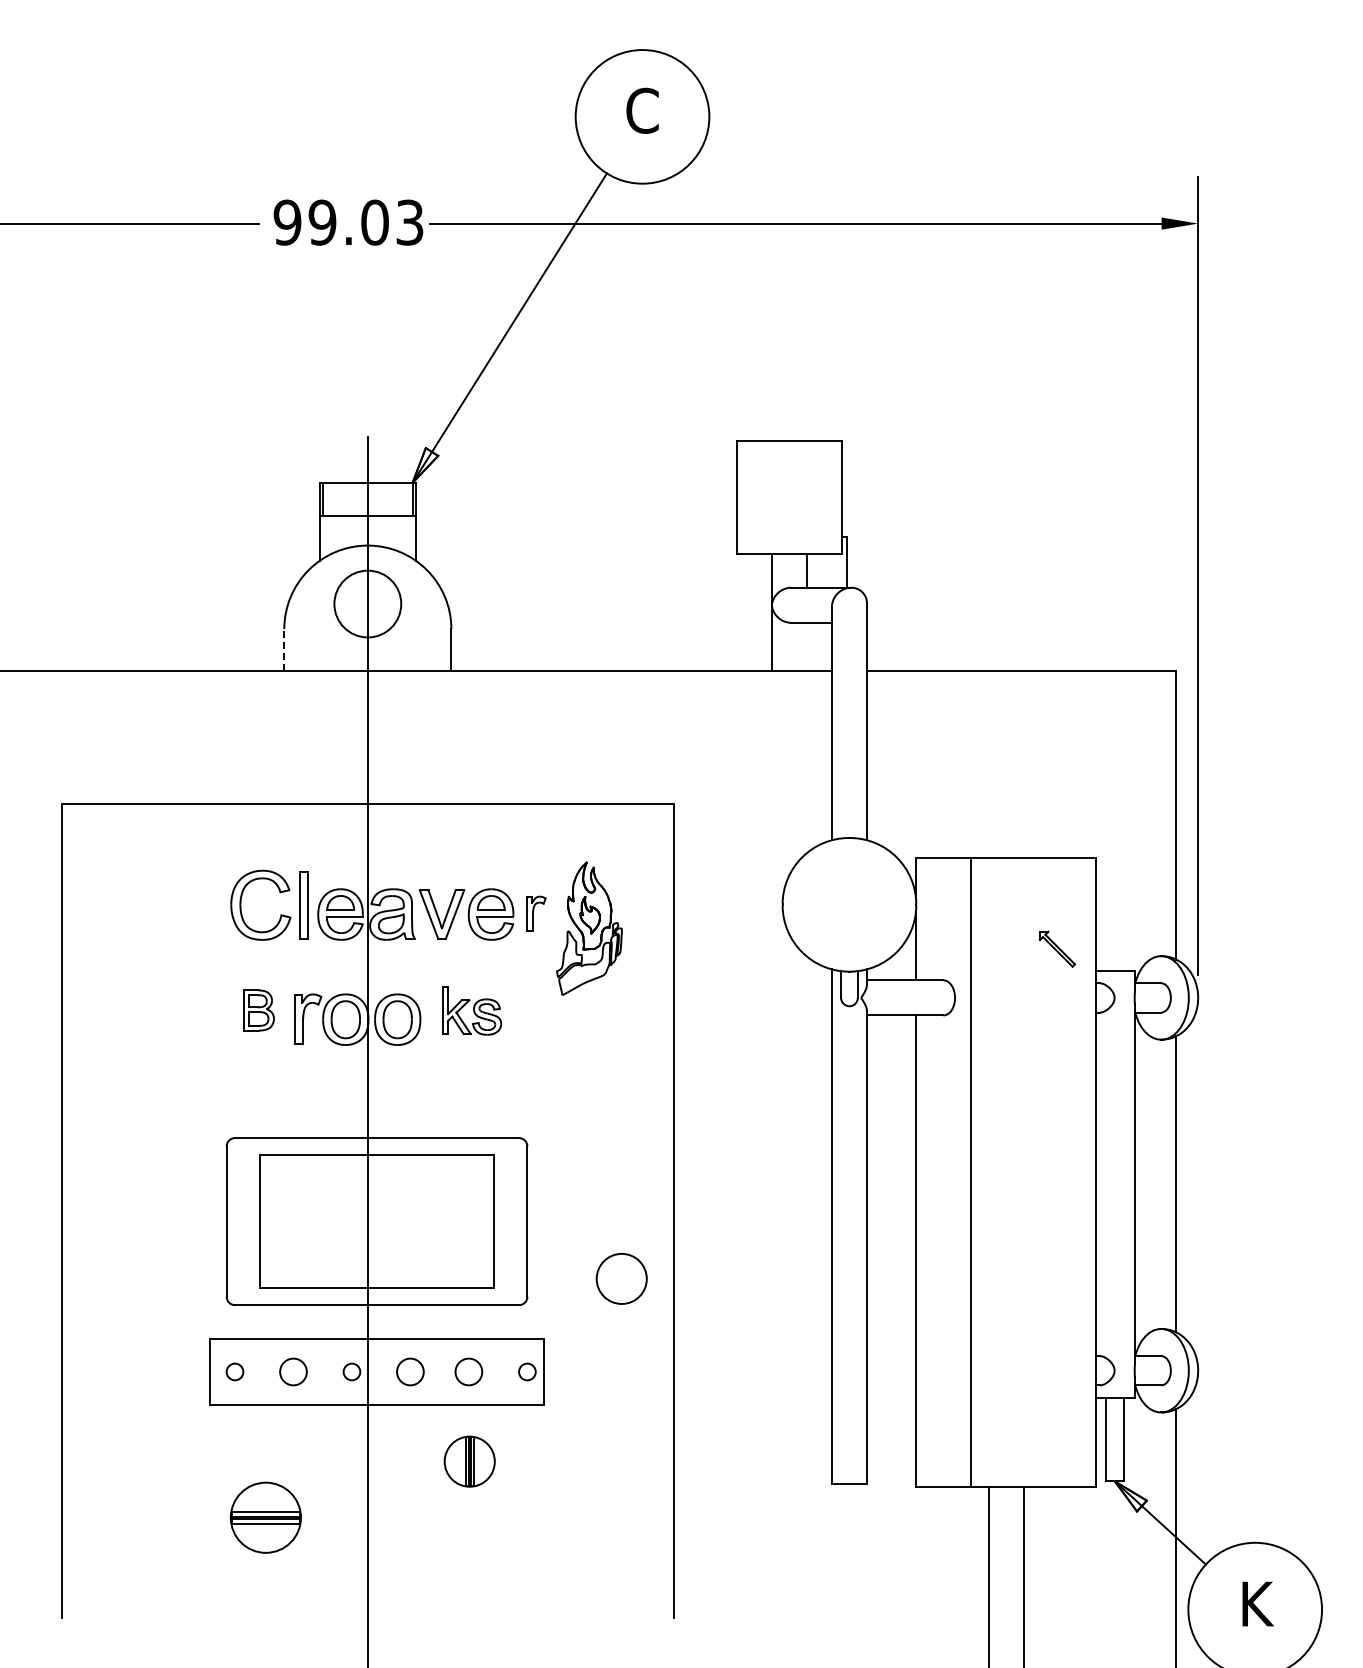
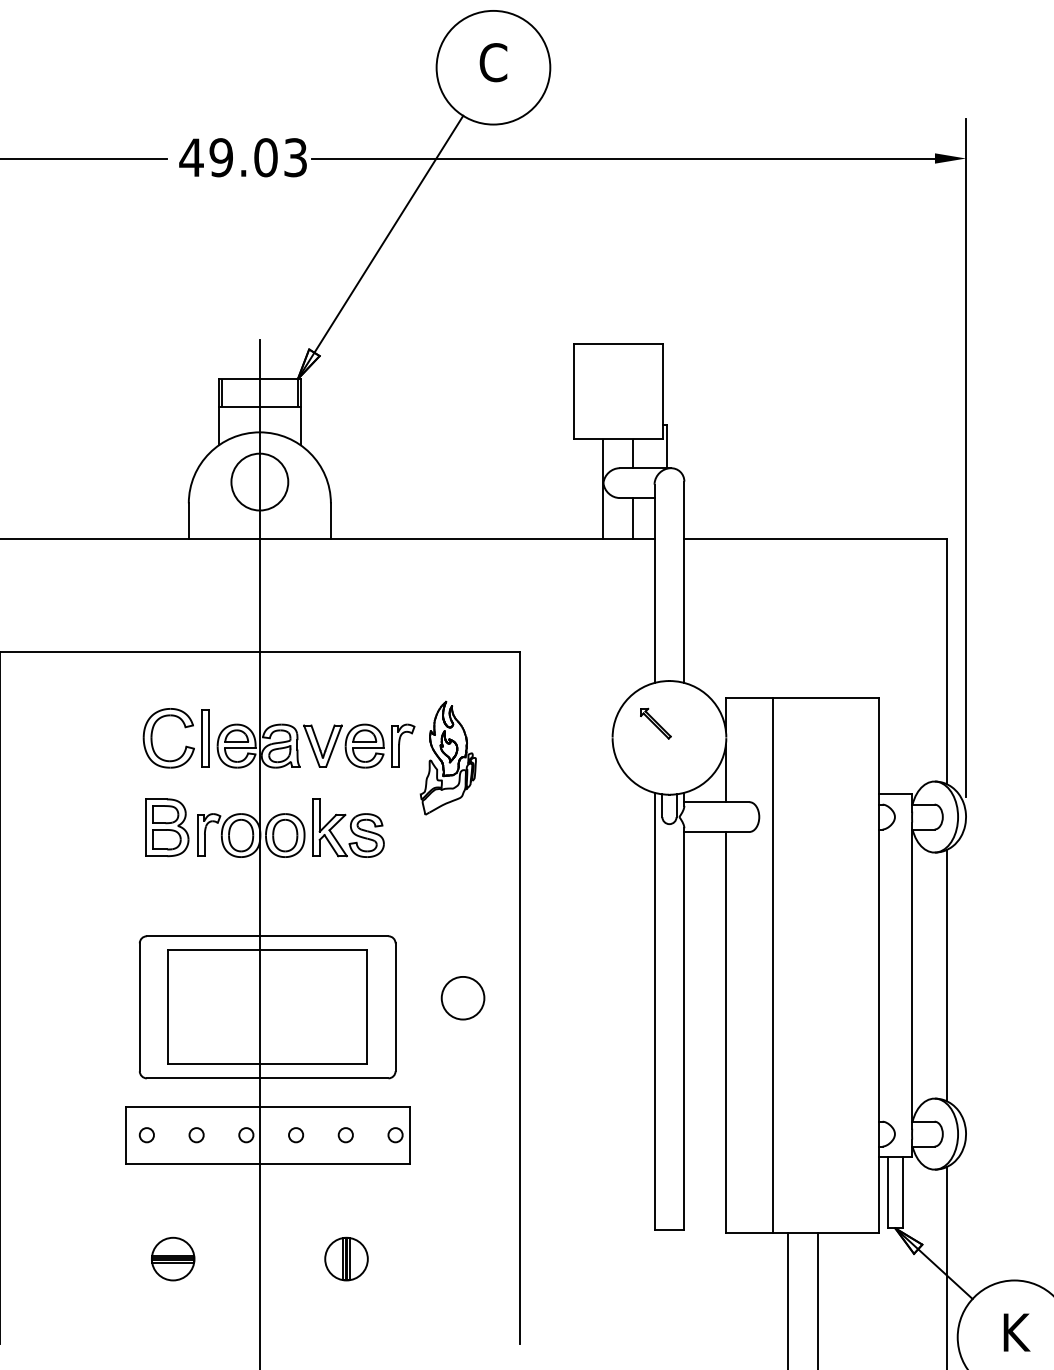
text: (287, 222) -> (191, 157), 99.03 -> 49.03
line: (806, 646) -> (632, 518), added
line: (284, 650) -> (188, 521), dashed -> solid
part: (536, 913) -> (403, 745), size x1.43
part: (1057, 948) -> (655, 723), moved
part: (258, 1010) -> (166, 827), size x1.67
part: (471, 1010) -> (348, 827), size x1.43
circle: (621, 1278) -> (462, 997), moved
circle: (293, 1371) -> (196, 1134), size x0.62
circle: (410, 1371) -> (296, 1134), size x0.62
circle: (468, 1371) -> (345, 1134), size x0.62
part: (469, 1461) -> (346, 1258), moved
part: (265, 1517) -> (172, 1258), size x0.71

